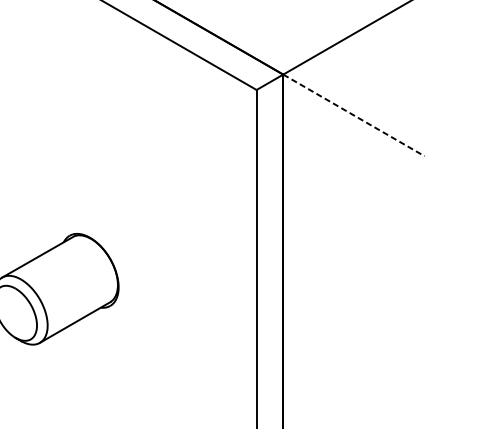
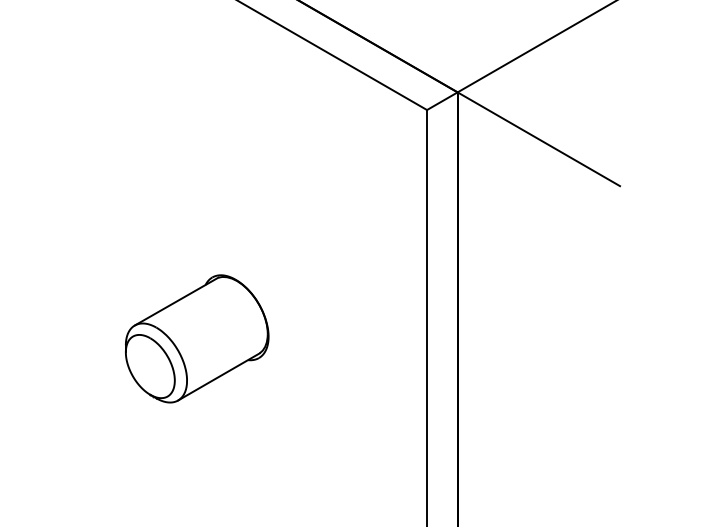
line: (353, 115) -> (538, 139), dashed -> solid

